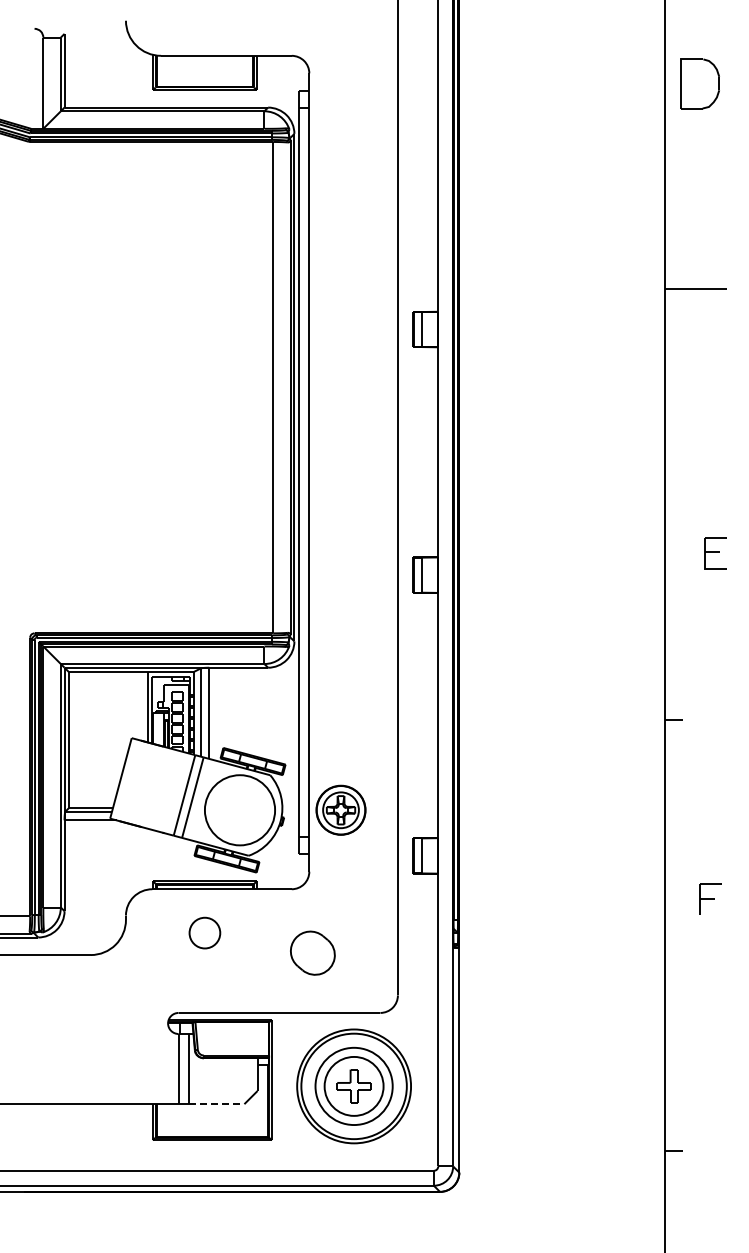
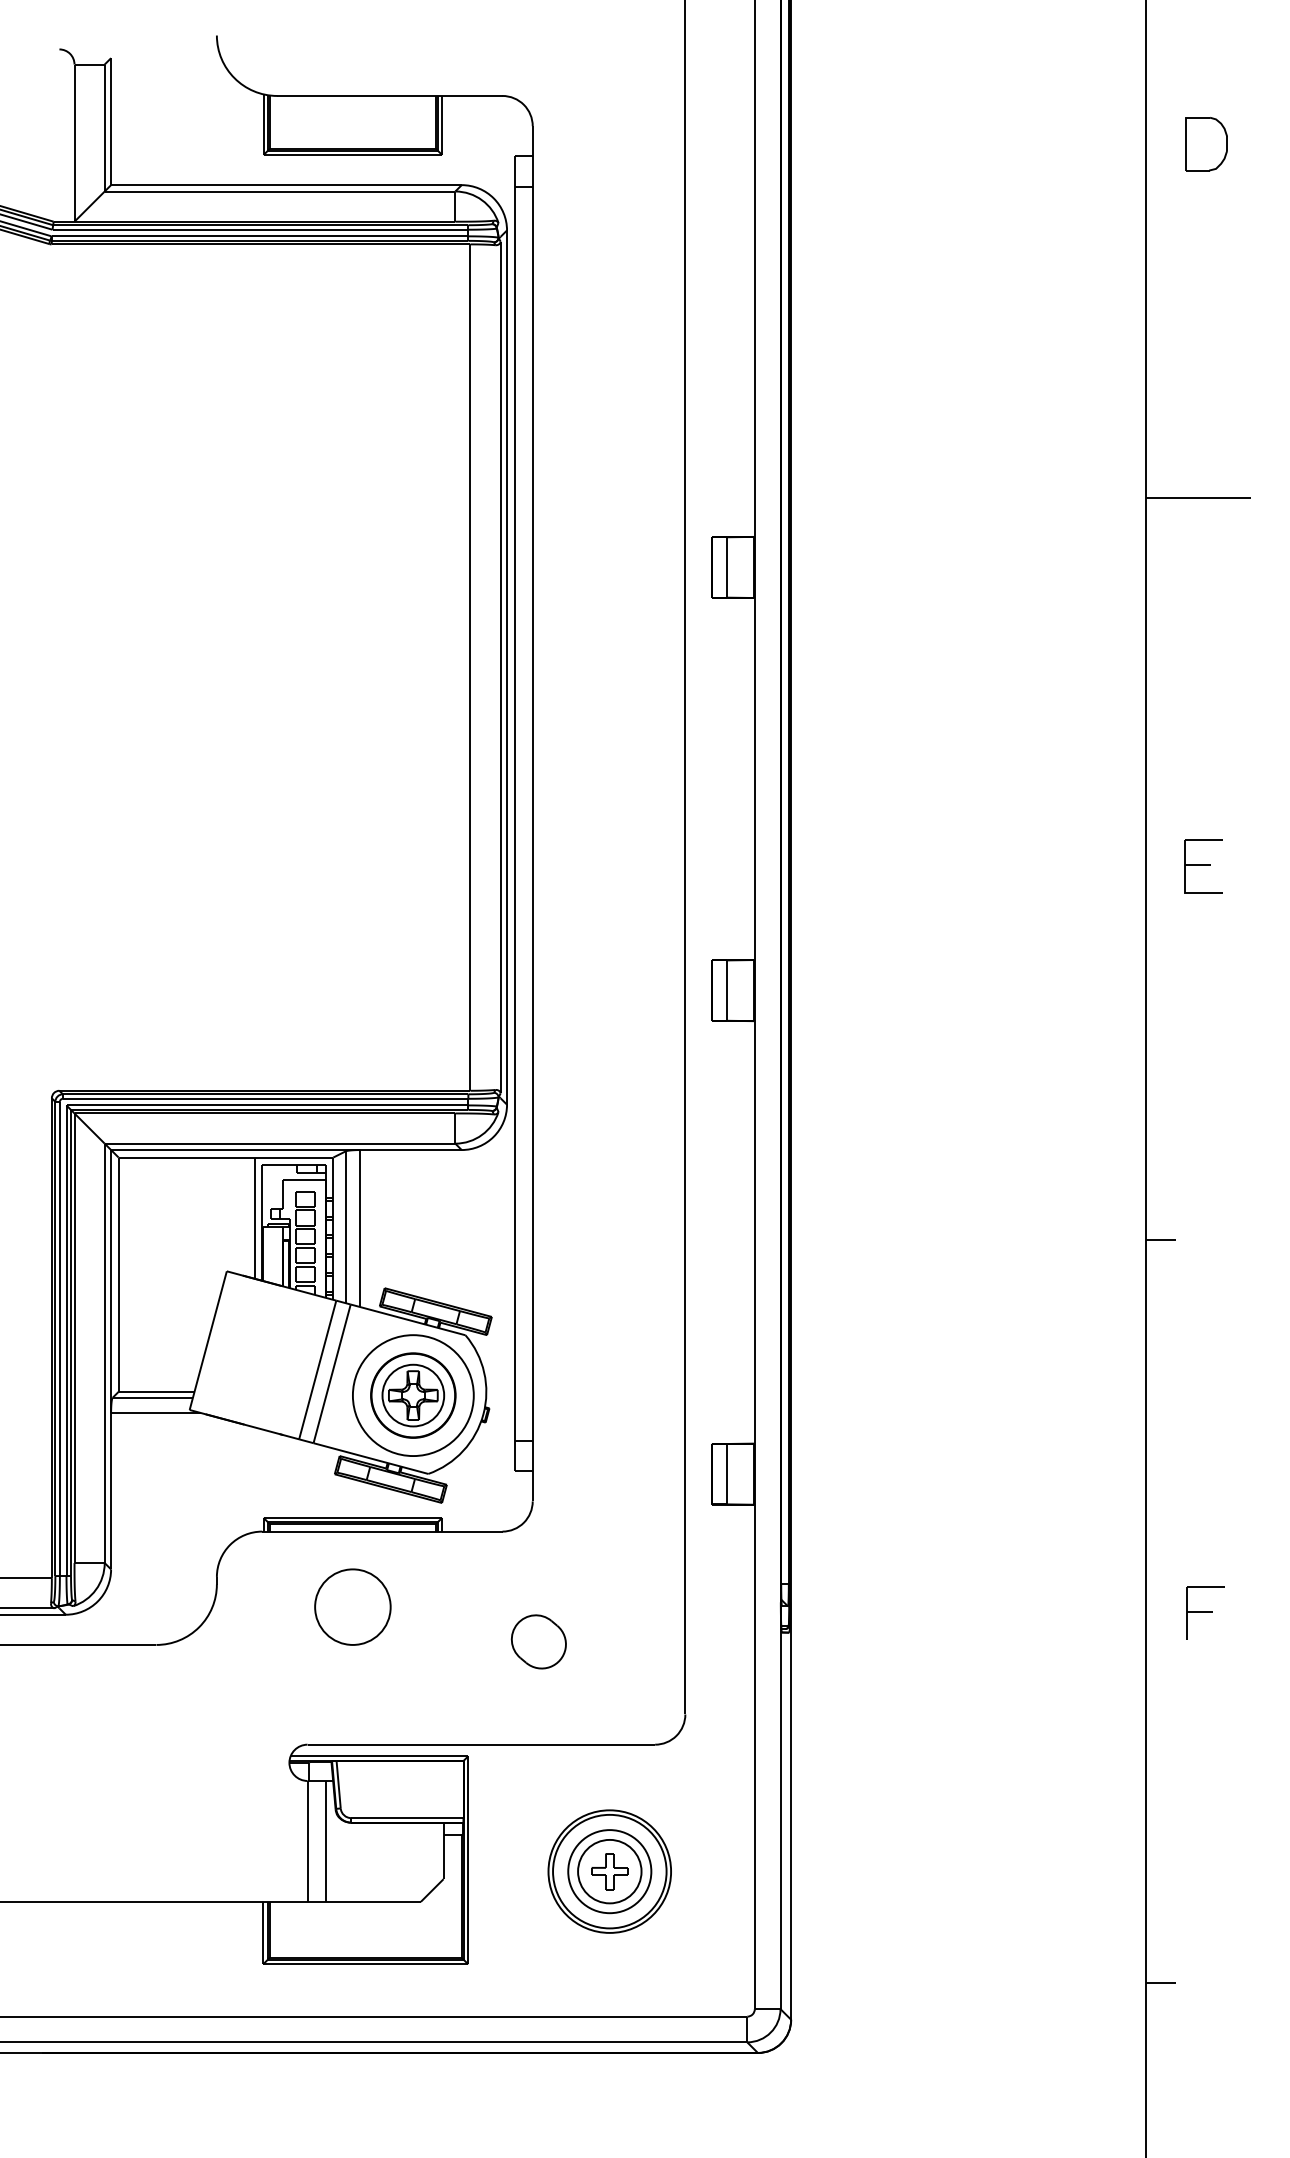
part: (700, 83) -> (1206, 143), size x0.62
part: (715, 553) -> (1203, 867), moved
part: (340, 809) -> (412, 1394), moved
part: (710, 898) -> (1204, 1611), moved
circle: (204, 933) -> (352, 1607), size x1.43
part: (312, 953) -> (538, 1642), size x0.71
part: (353, 1086) -> (608, 1871), size x0.62
line: (216, 1104) -> (372, 1902), dashed -> solid

